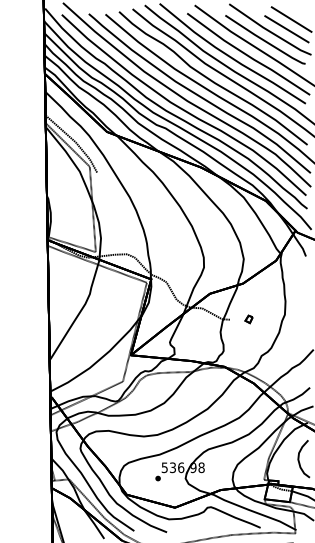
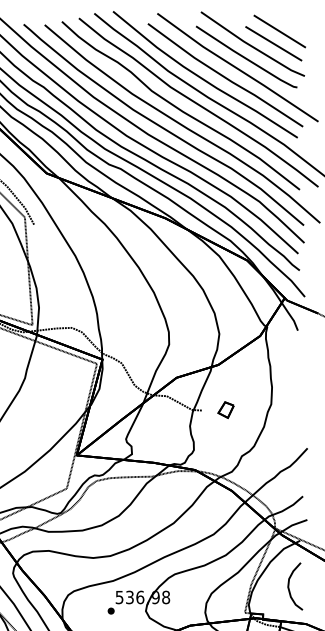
part: (248, 319) -> (225, 410), size x1.67

